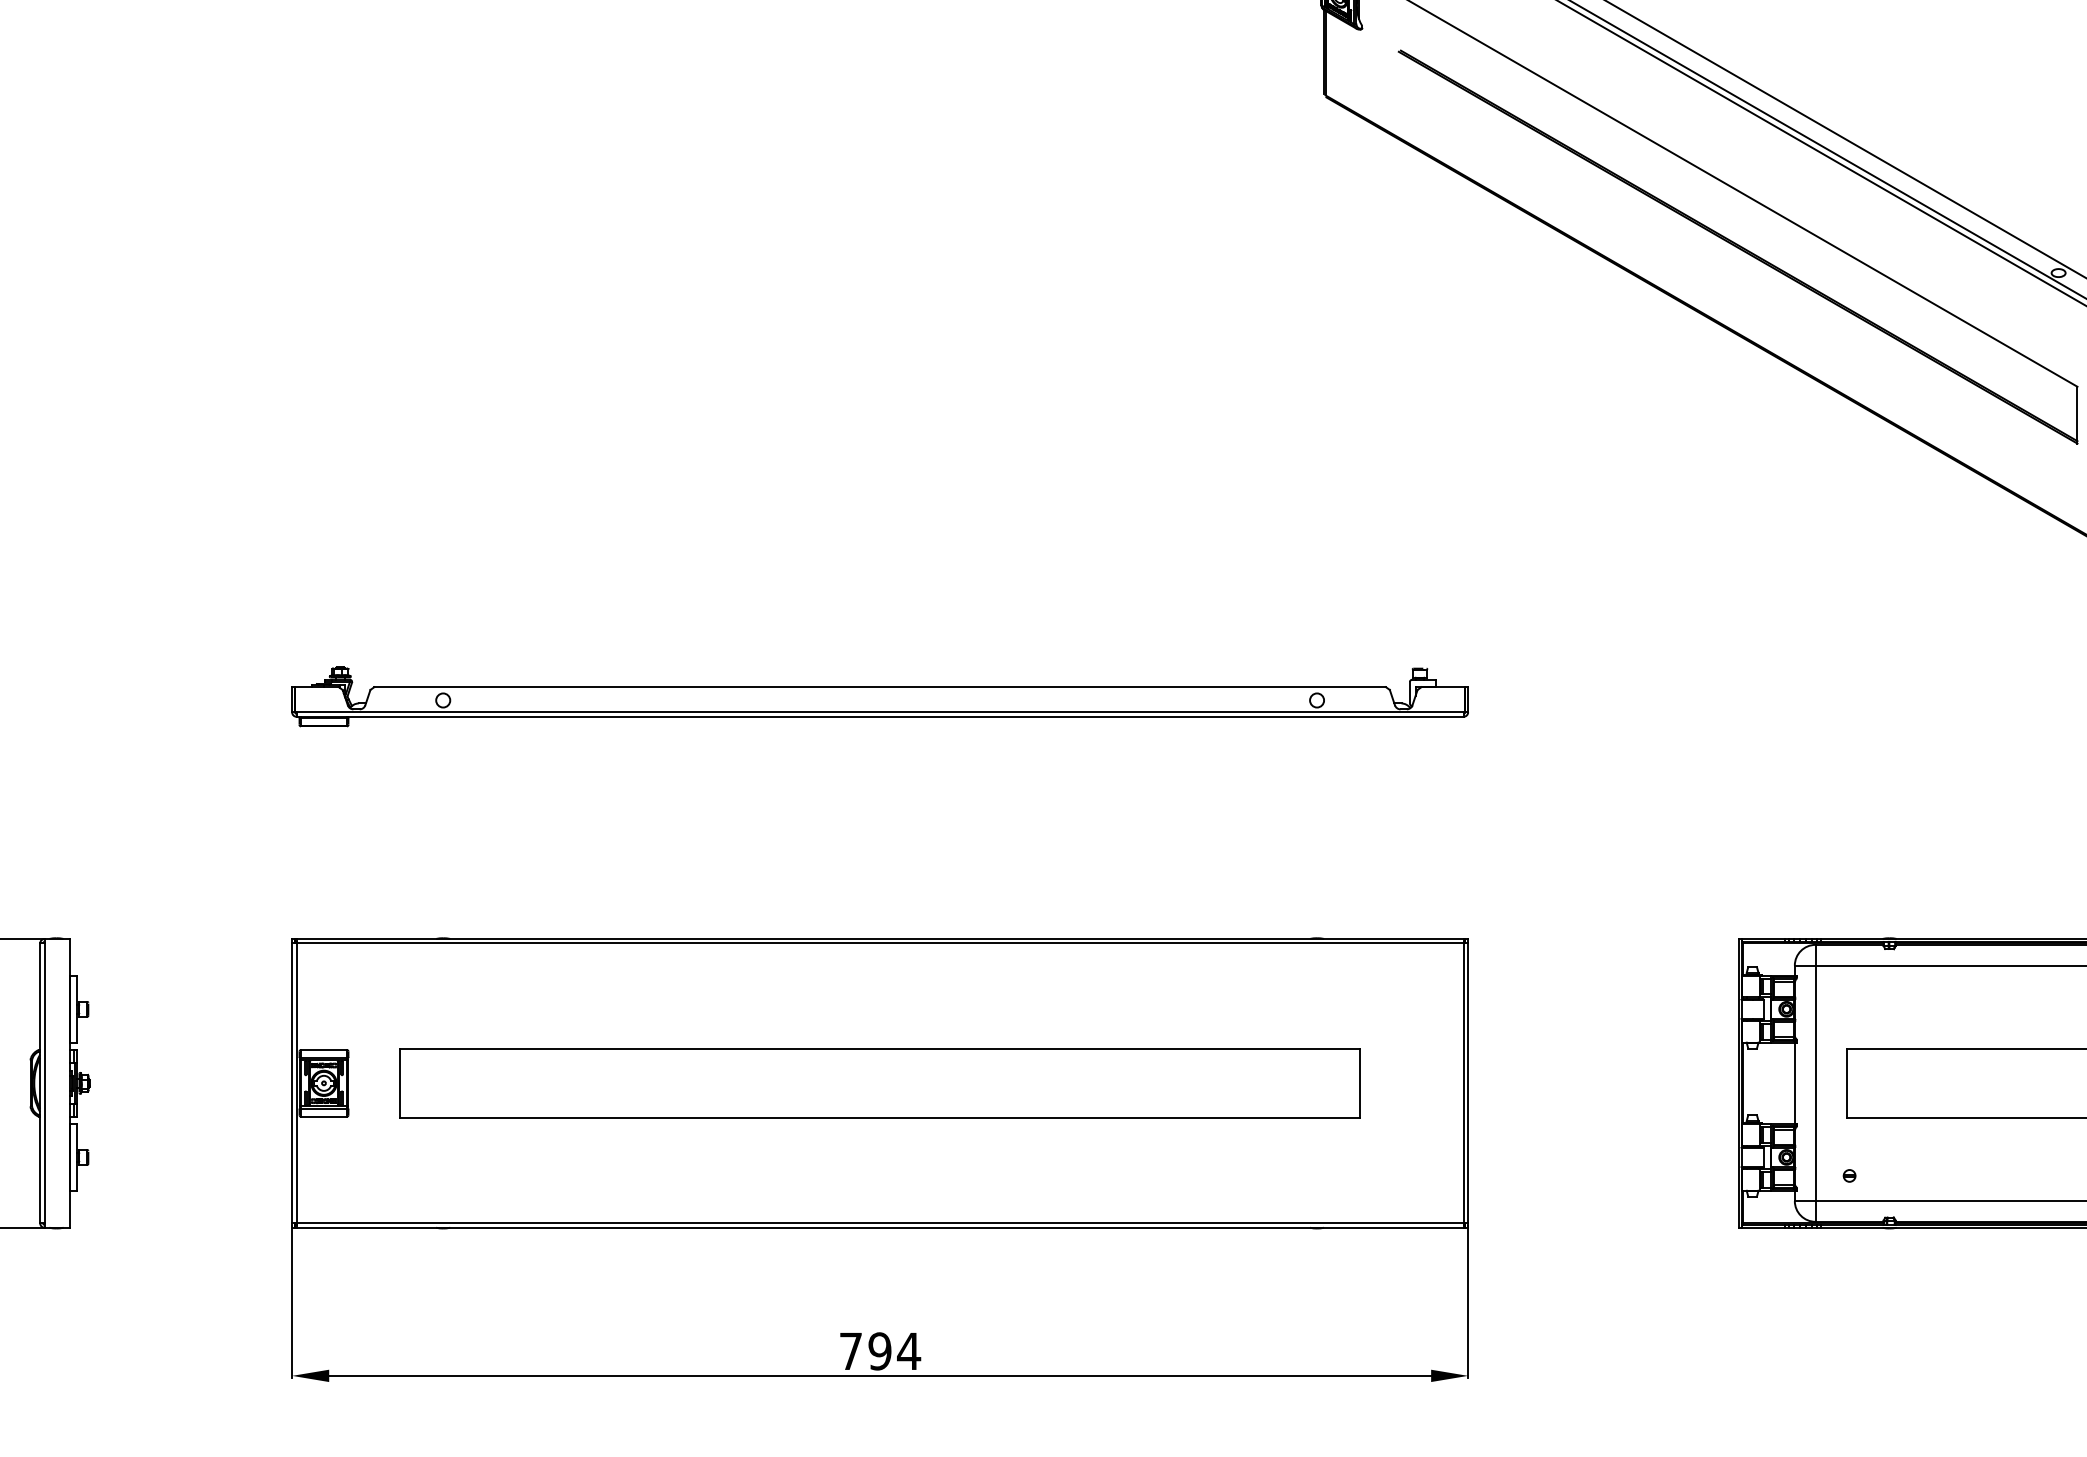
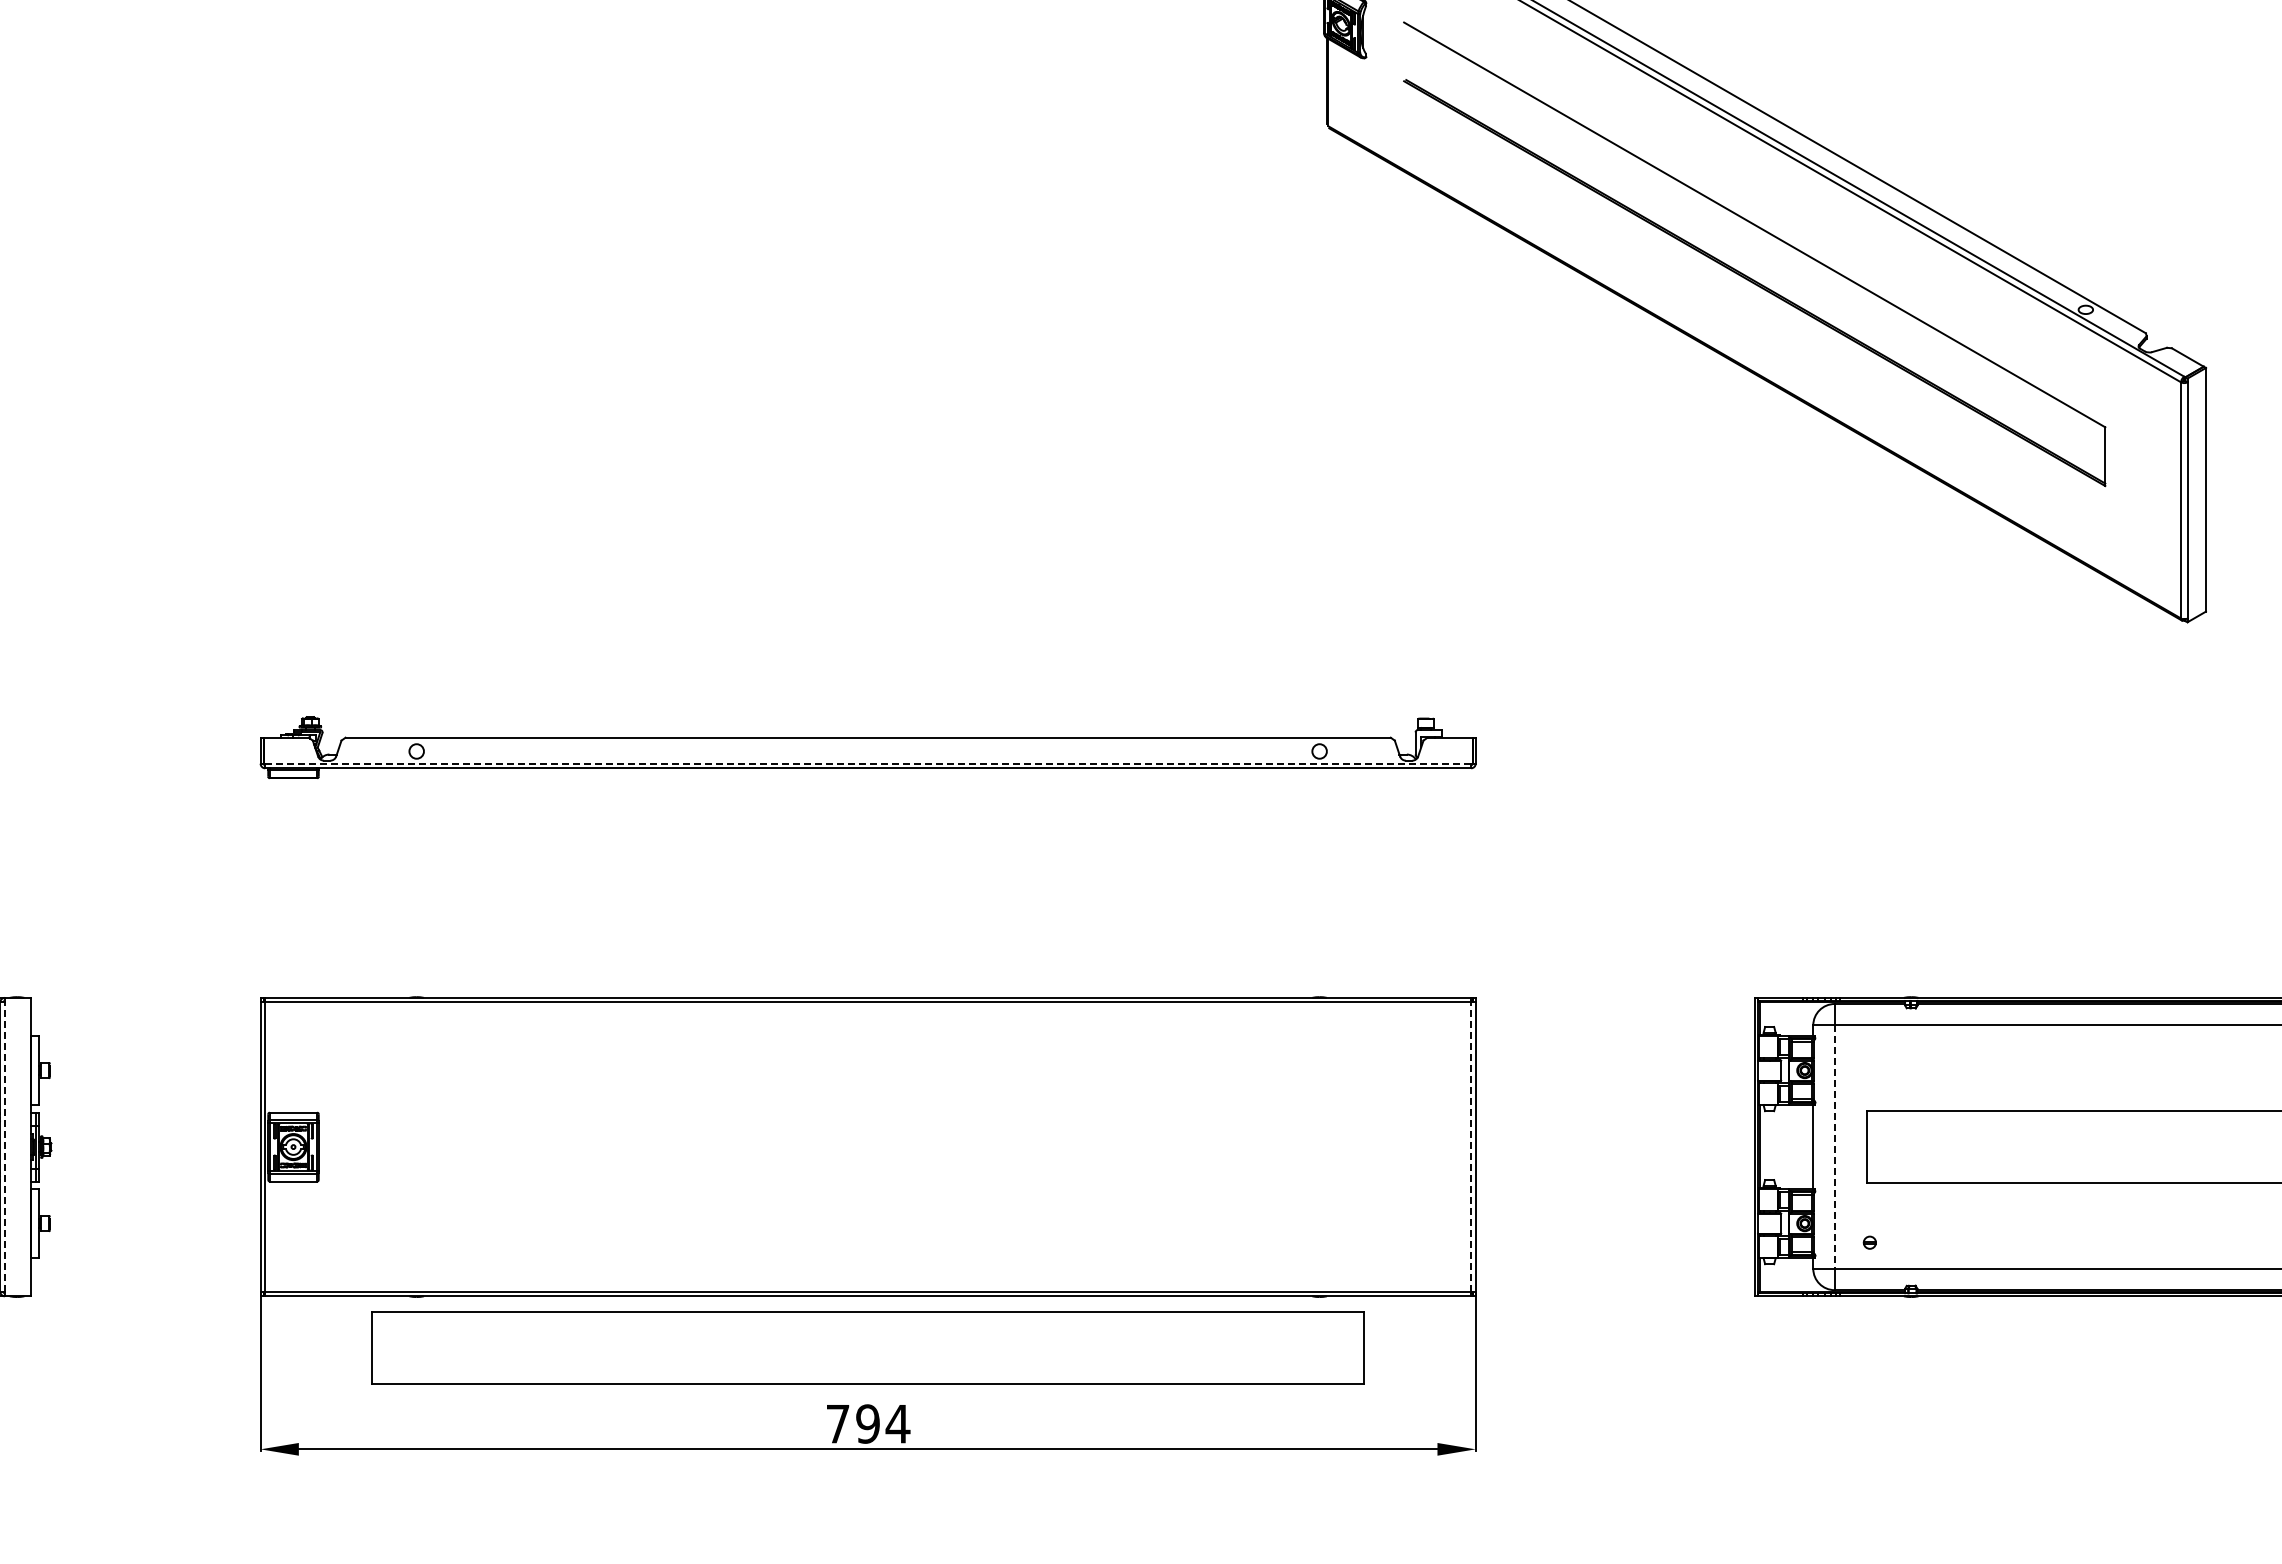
line: (880, 712) -> (868, 763), solid -> dashed
part: (879, 1082) -> (867, 1347), moved
line: (44, 1083) -> (4, 1147), solid -> dashed
line: (1464, 1083) -> (1471, 1147), solid -> dashed
line: (1815, 1083) -> (1834, 1147), solid -> dashed

